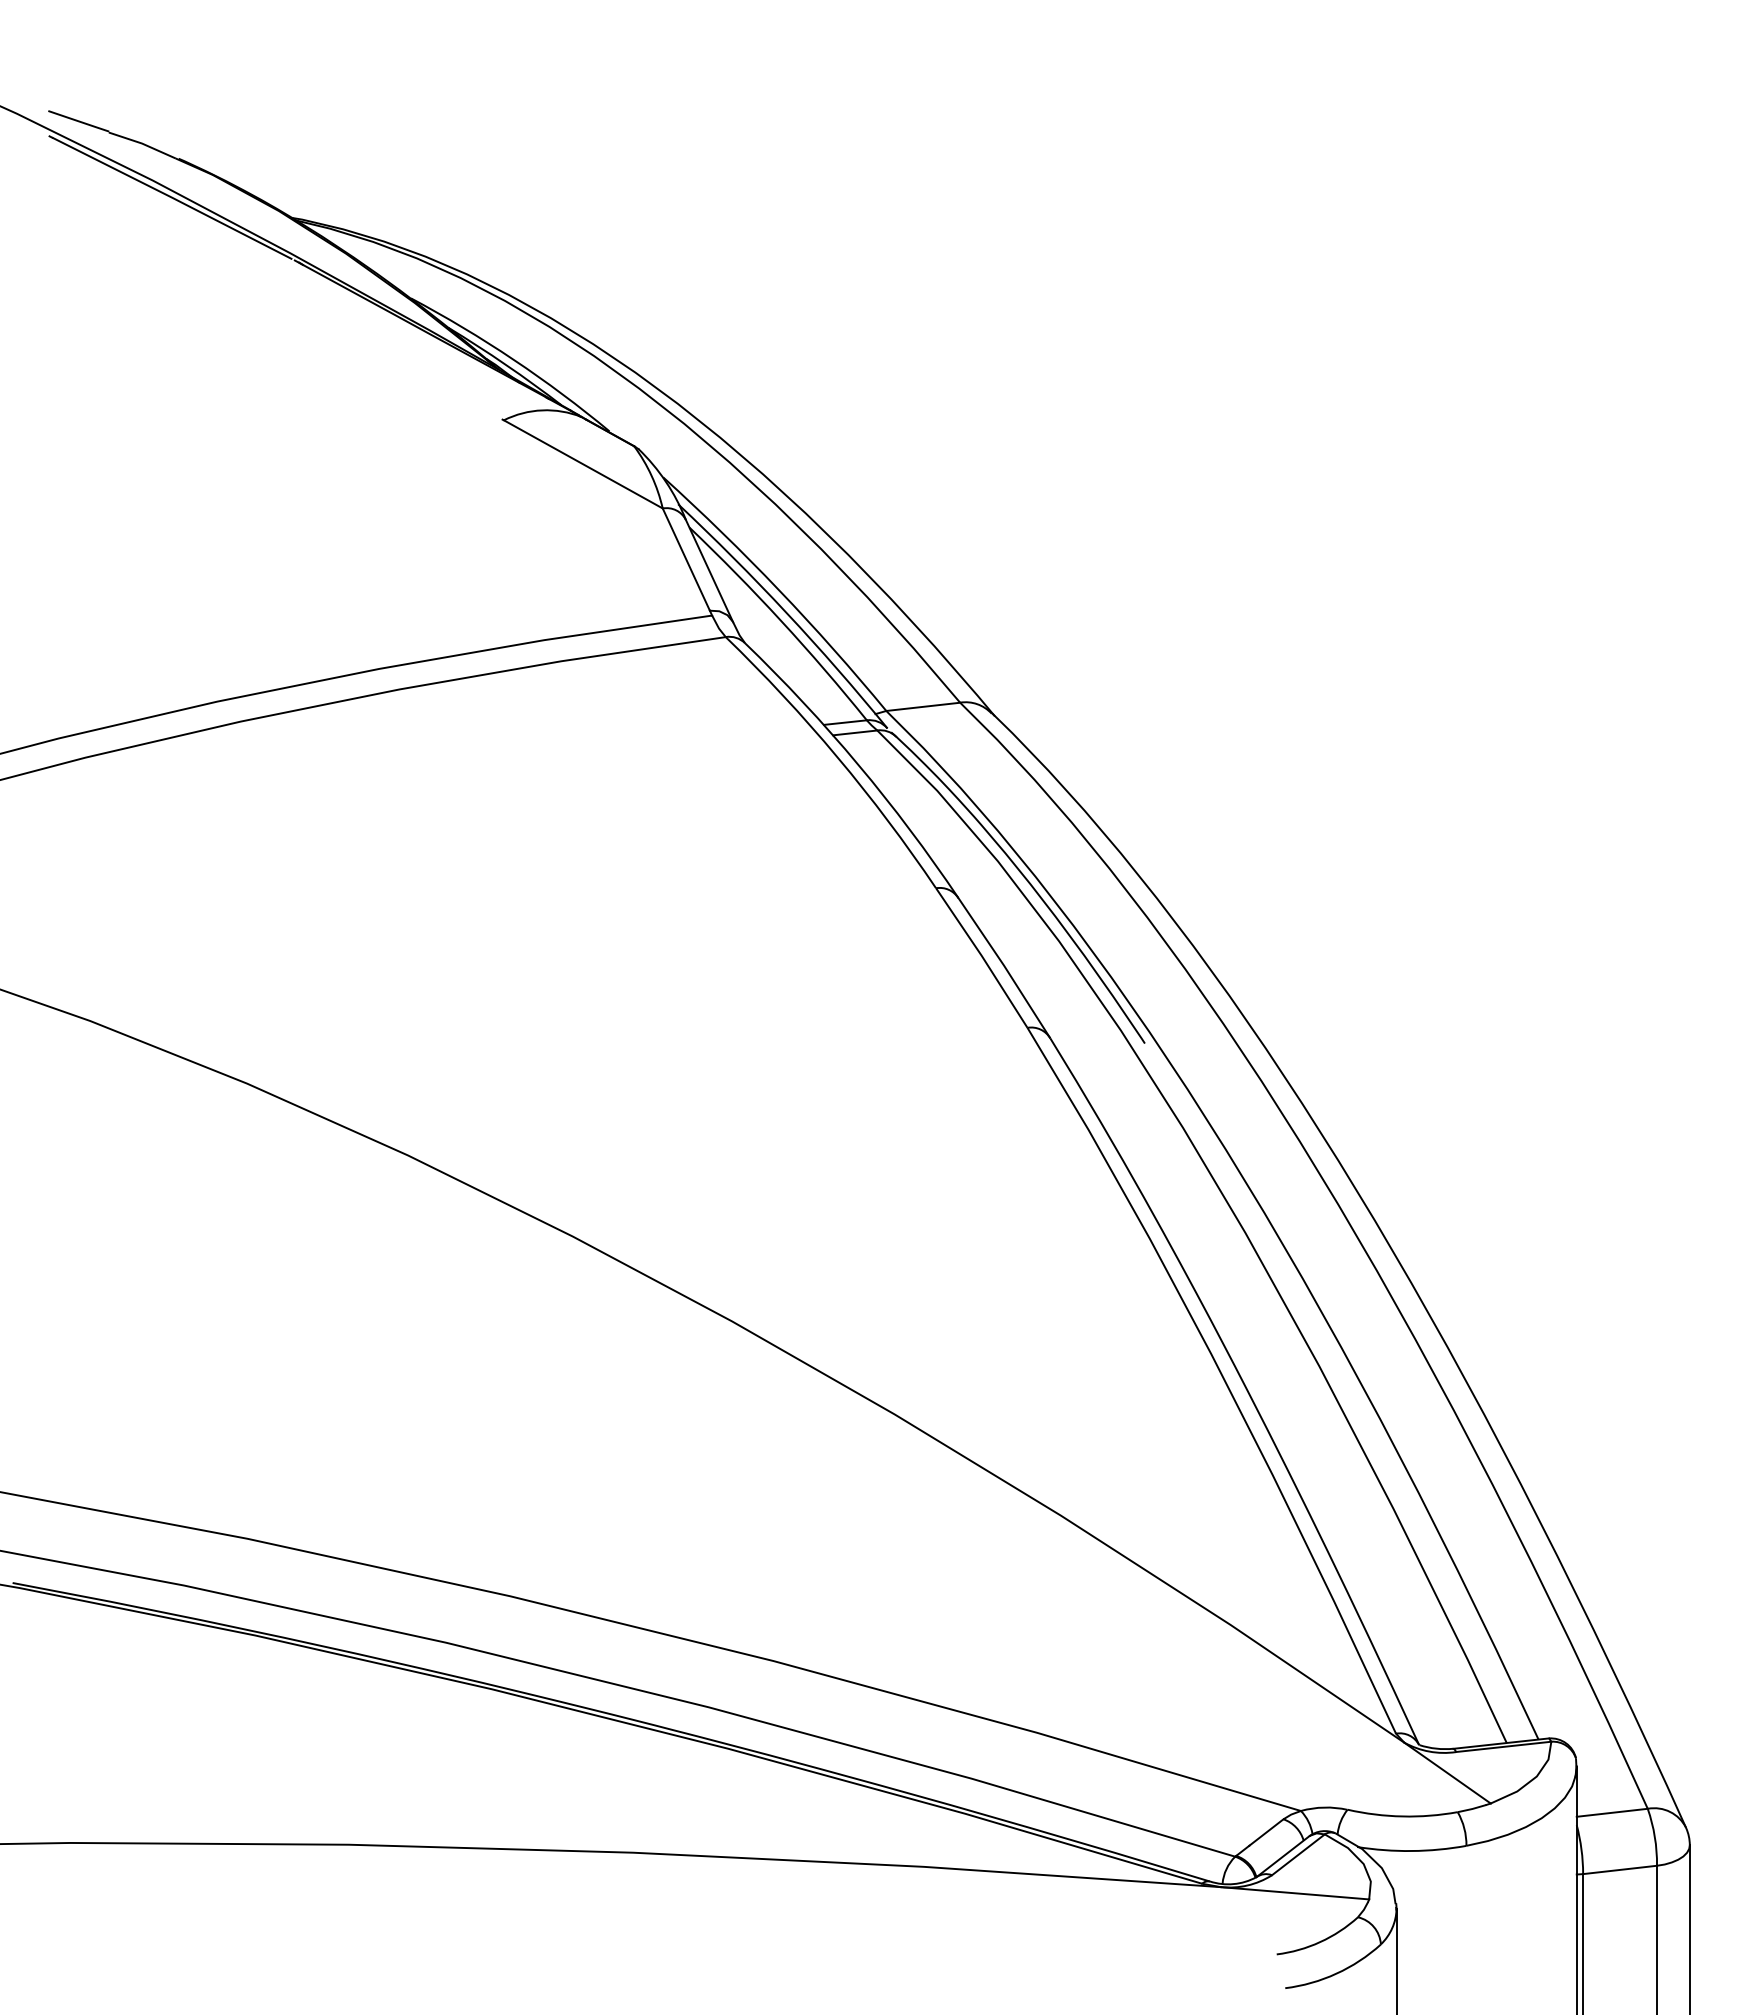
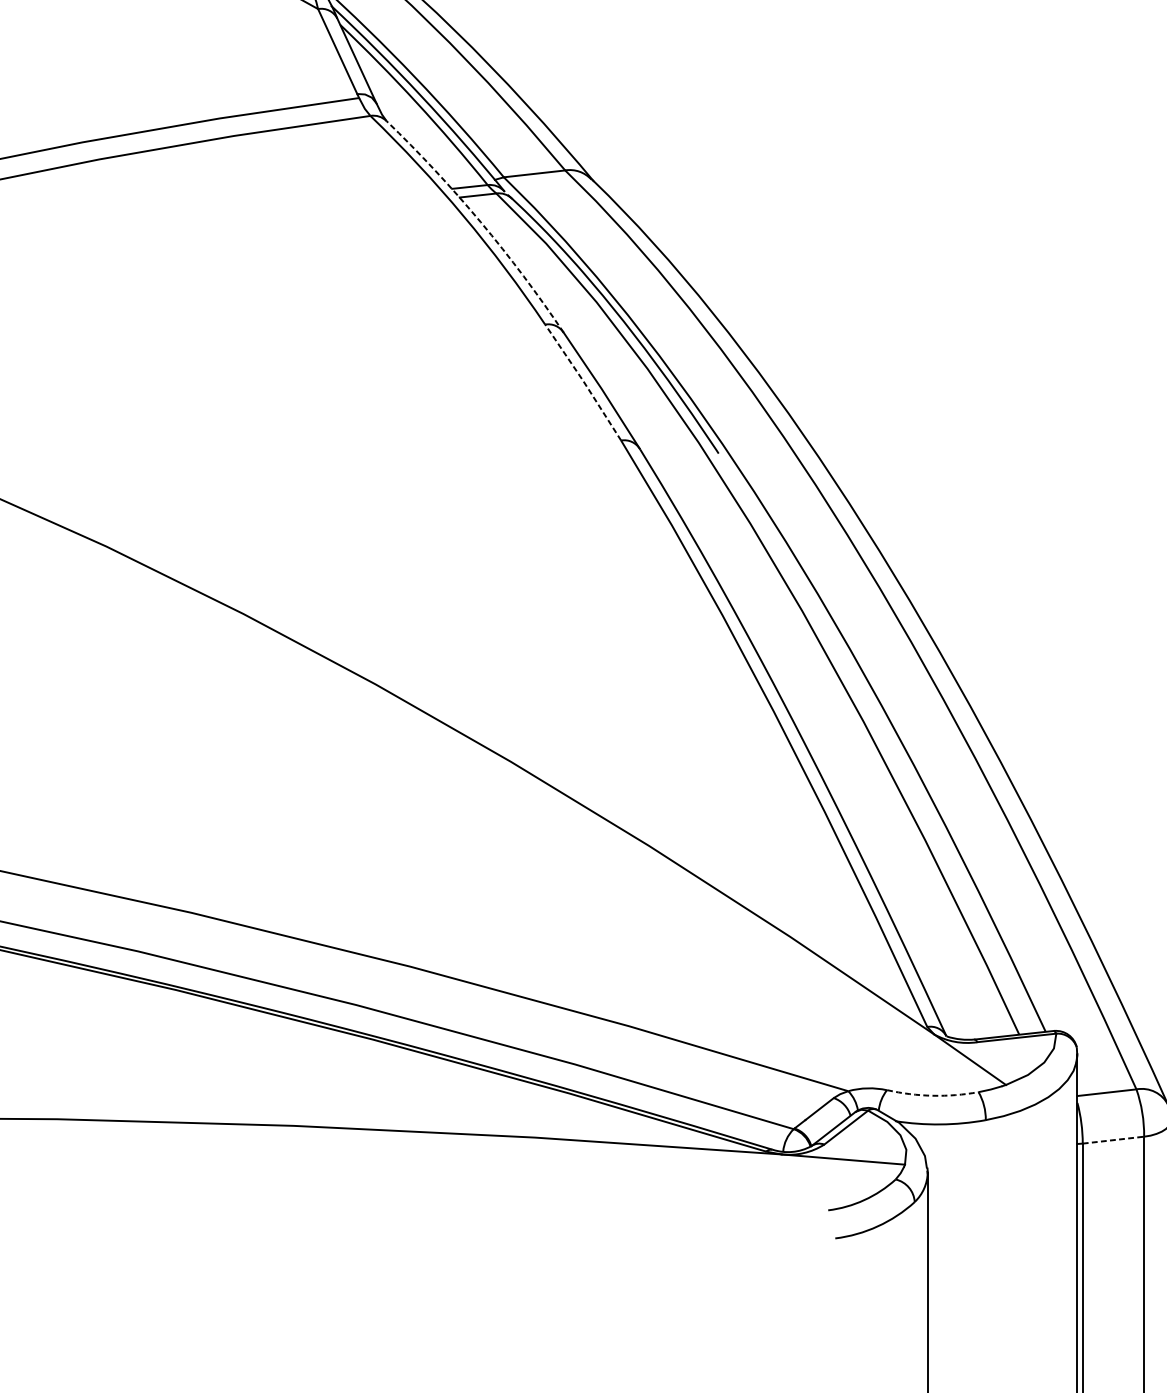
arc: (858, 764) -> (480, 221), solid -> dashed
line: (982, 956) -> (583, 381), solid -> dashed
arc: (1402, 1816) -> (932, 1095), solid -> dashed
line: (1620, 1869) -> (1113, 1139), solid -> dashed

